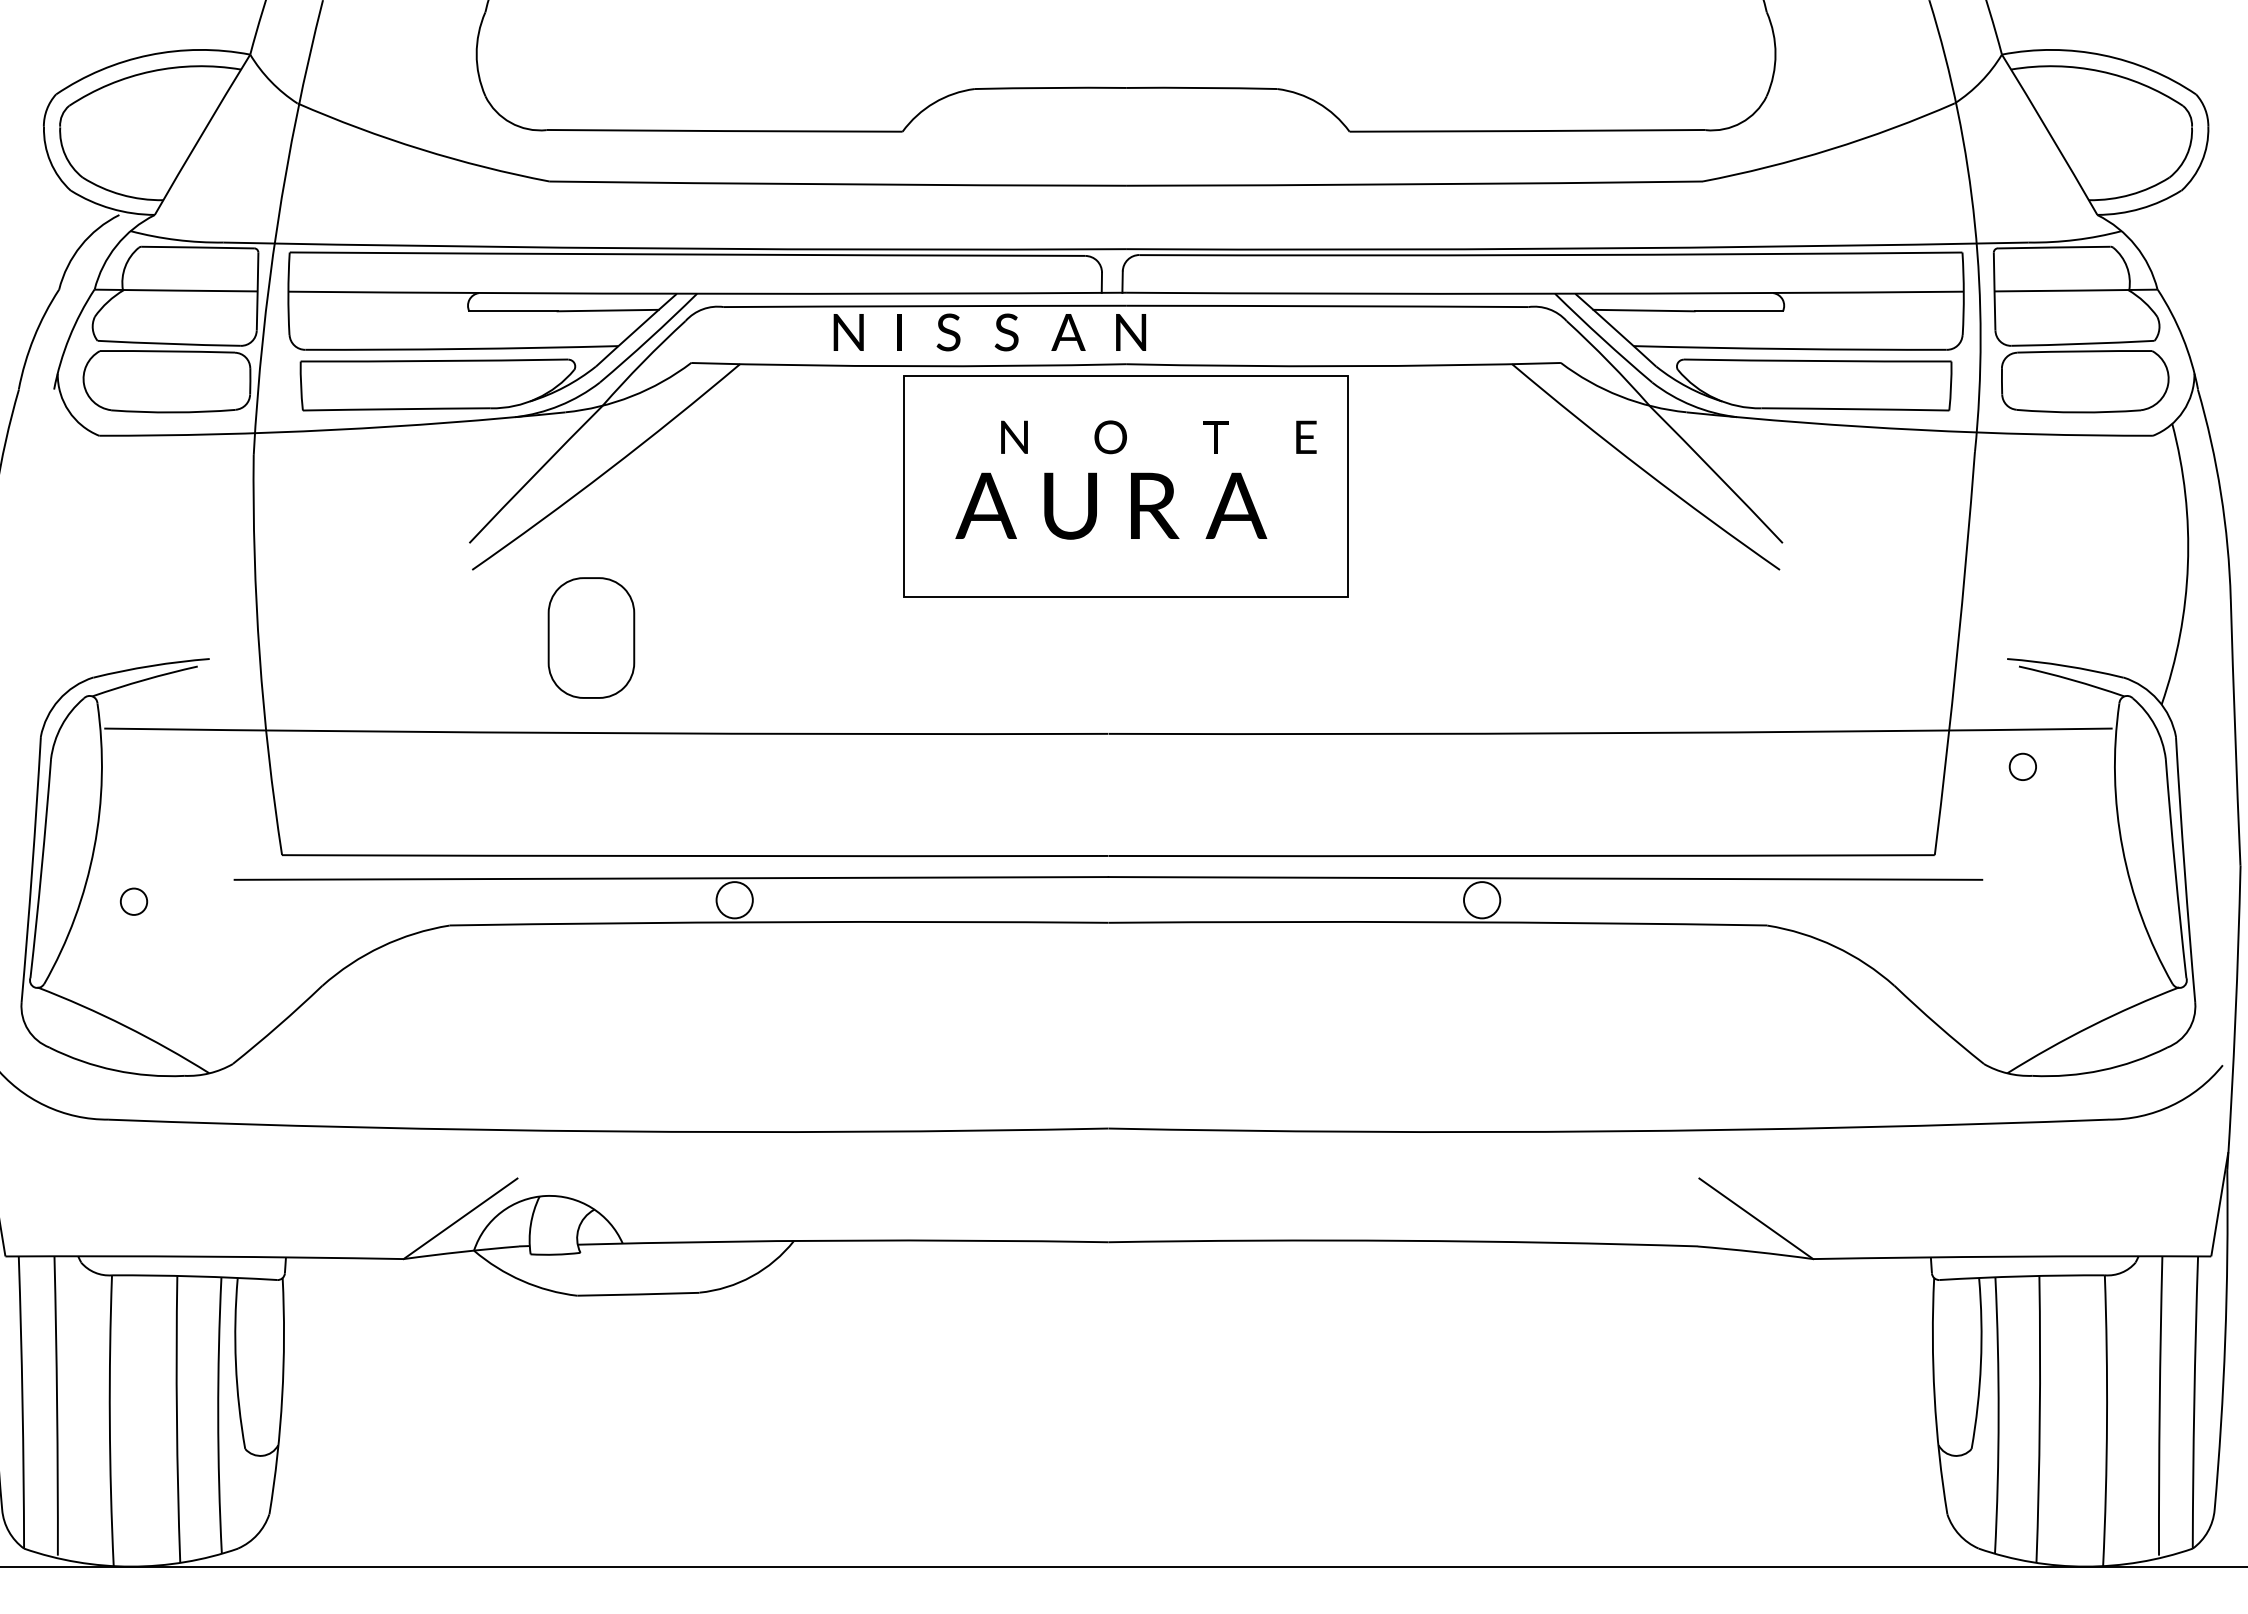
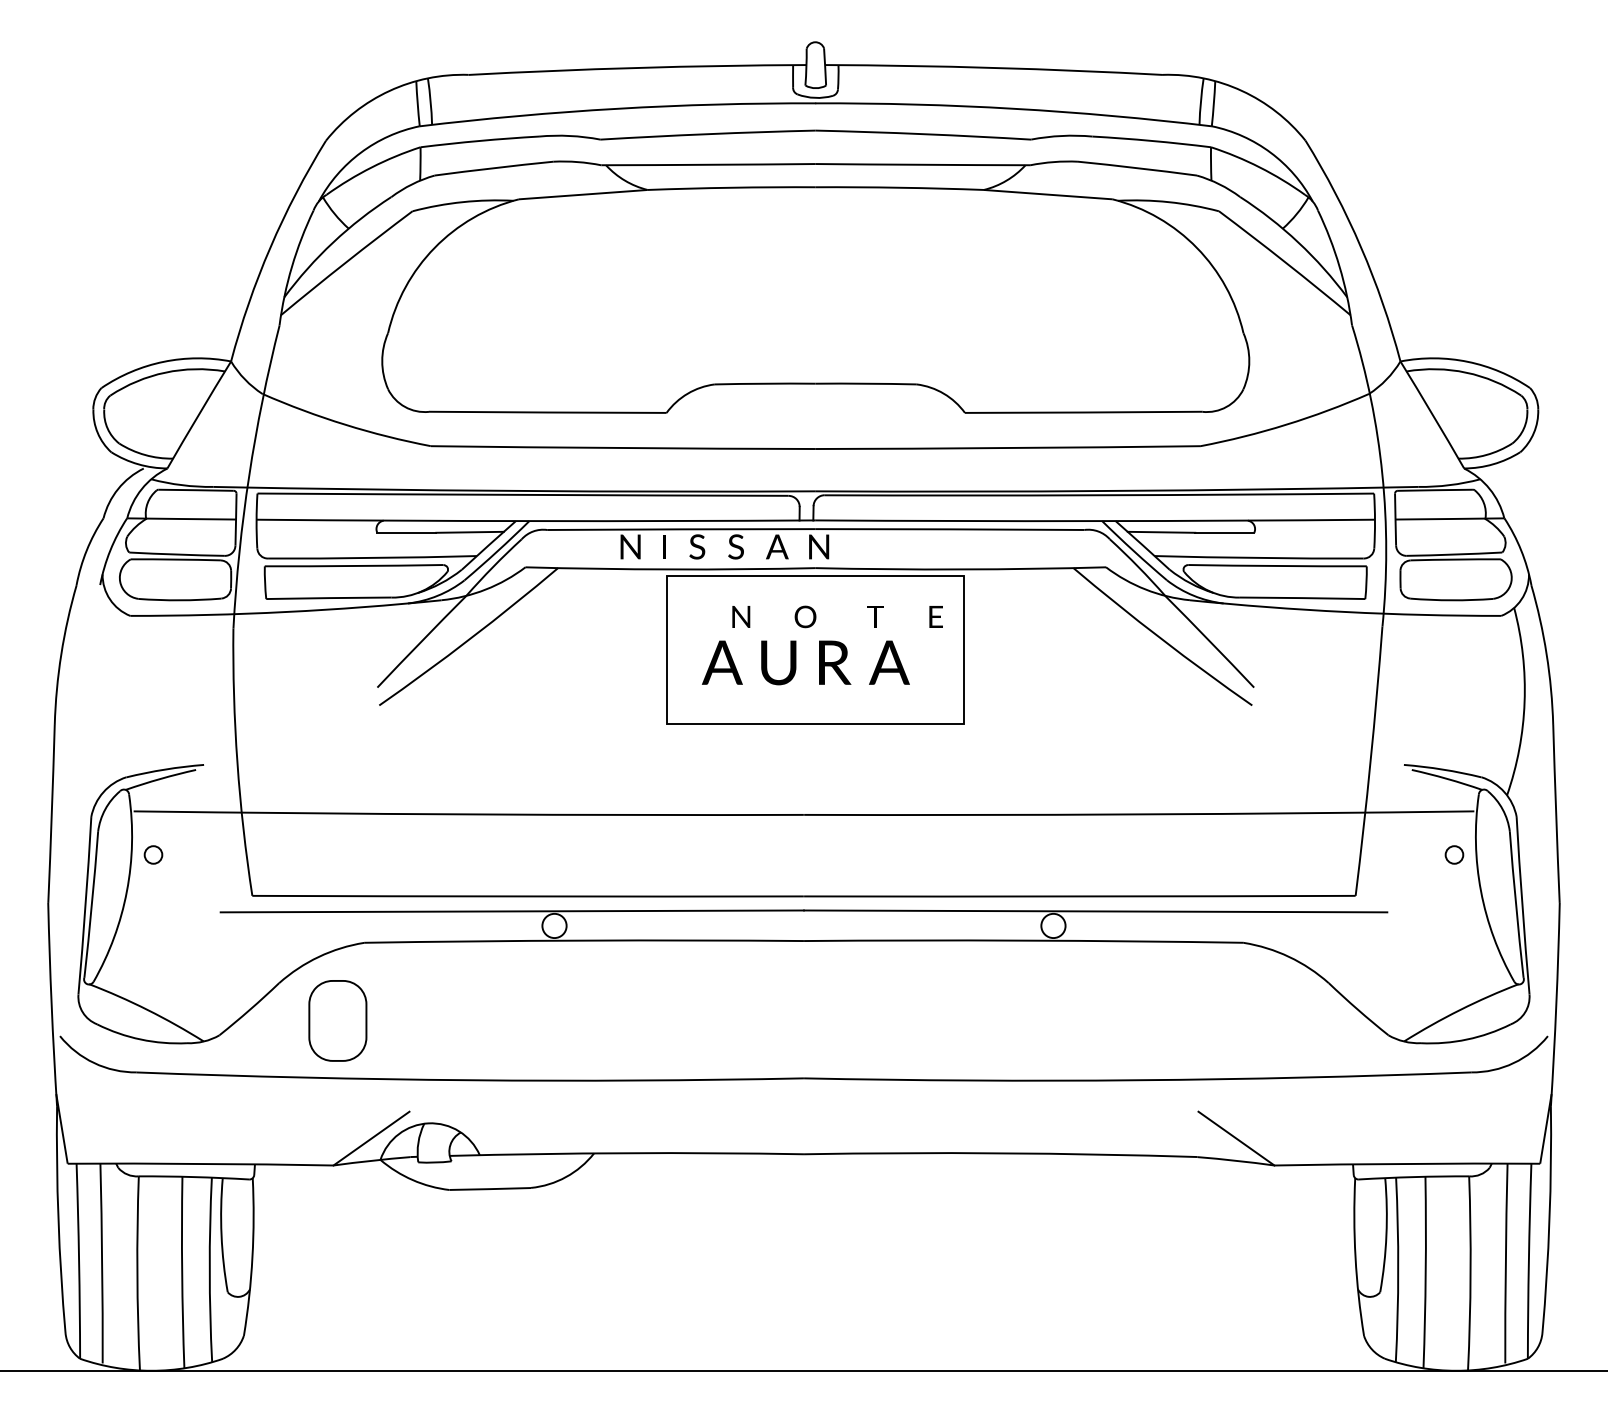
part: (590, 637) -> (337, 1020), moved
circle: (2022, 766) -> (1454, 854), moved
circle: (133, 901) -> (153, 854), moved

